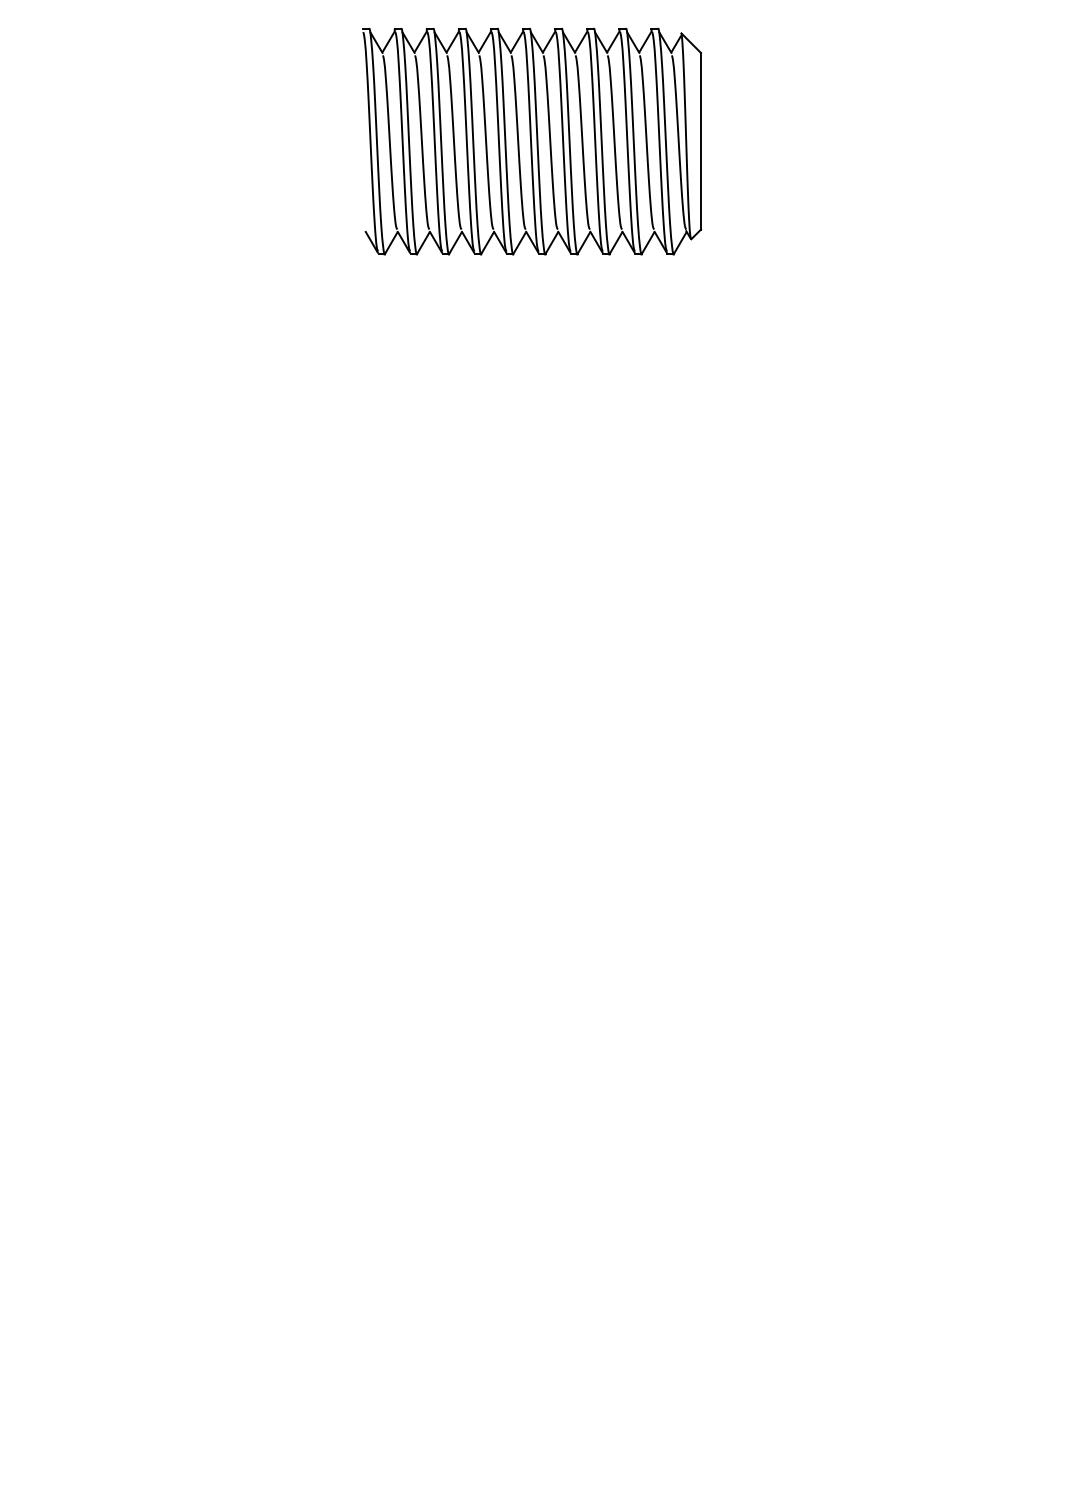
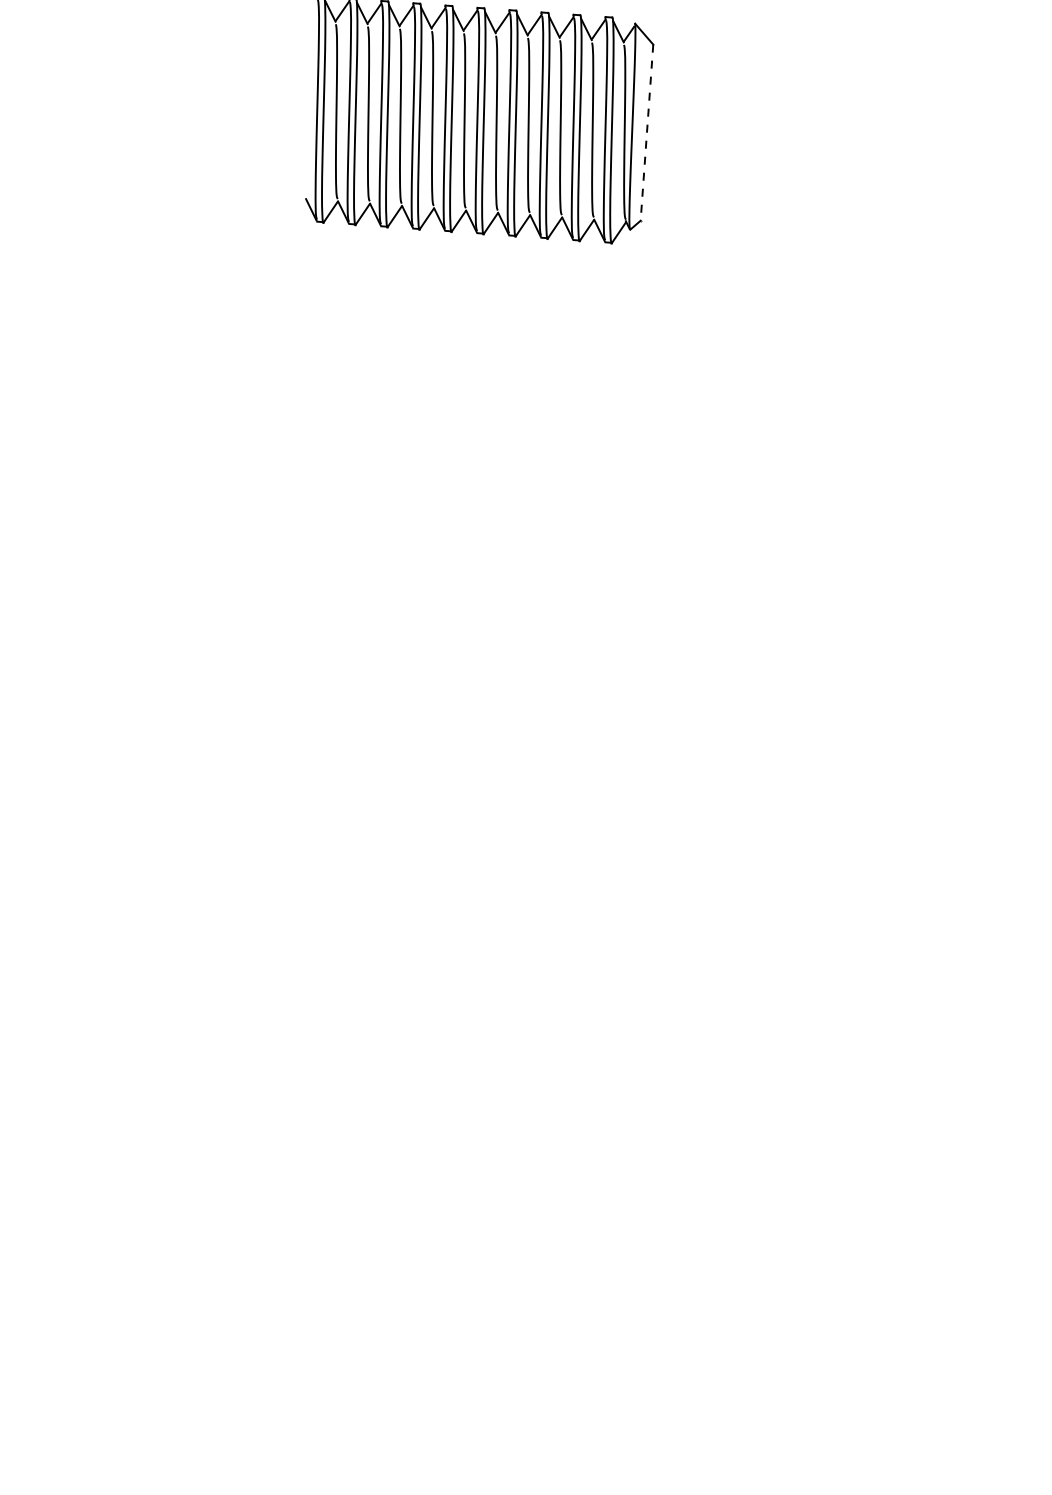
line: (701, 141) -> (647, 132), solid -> dashed

